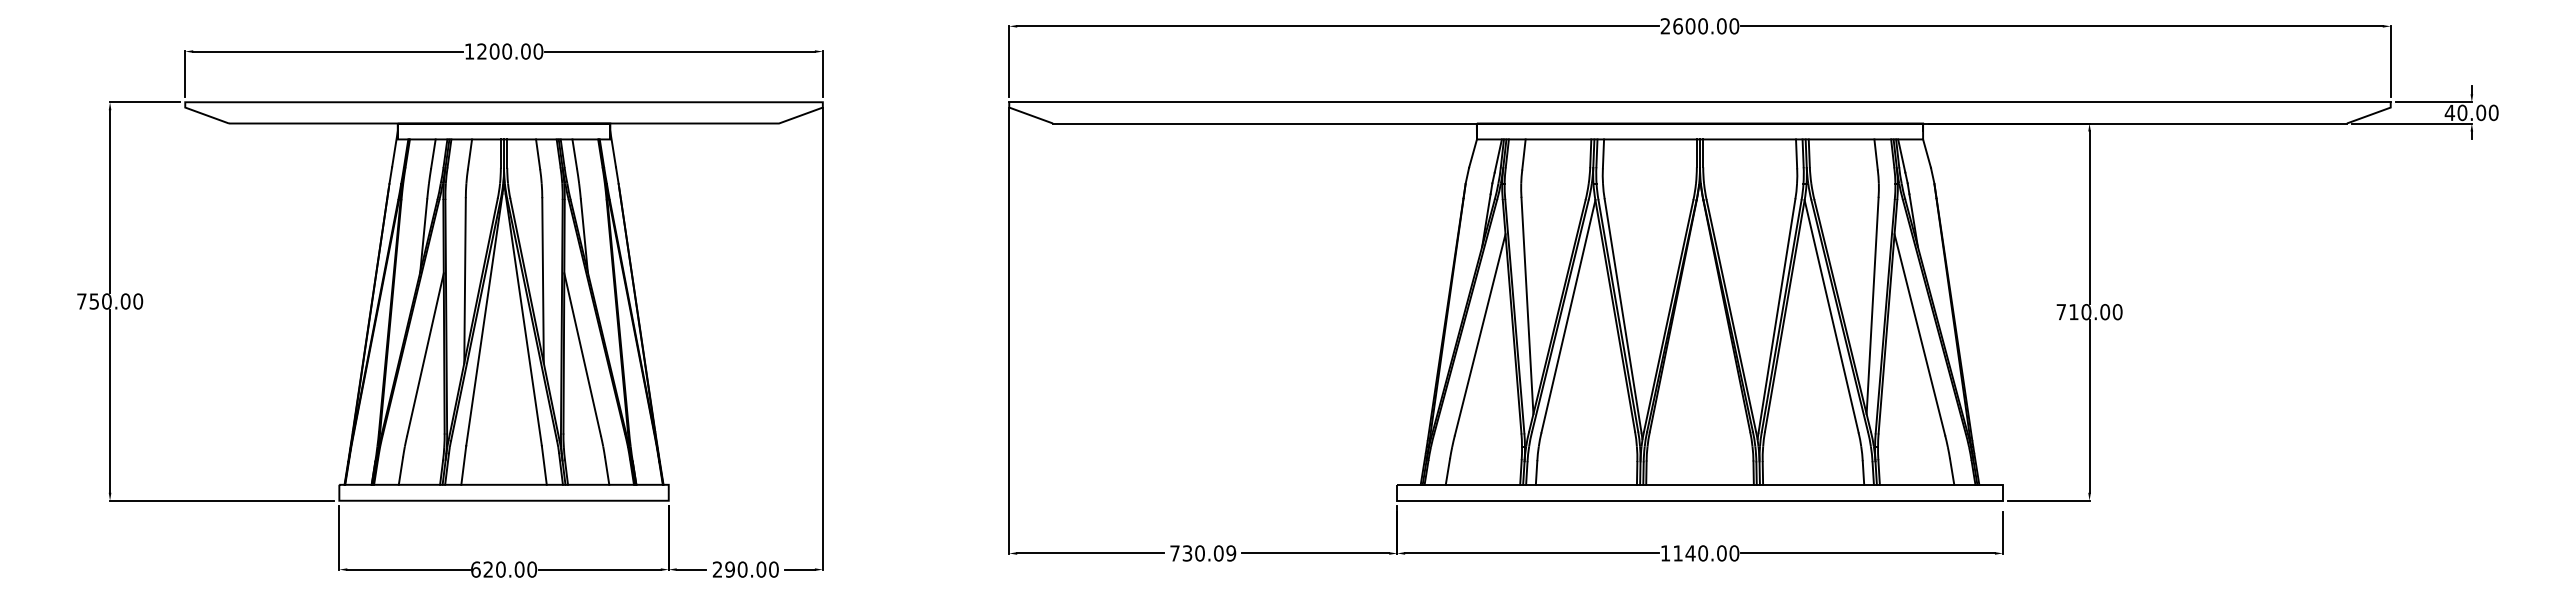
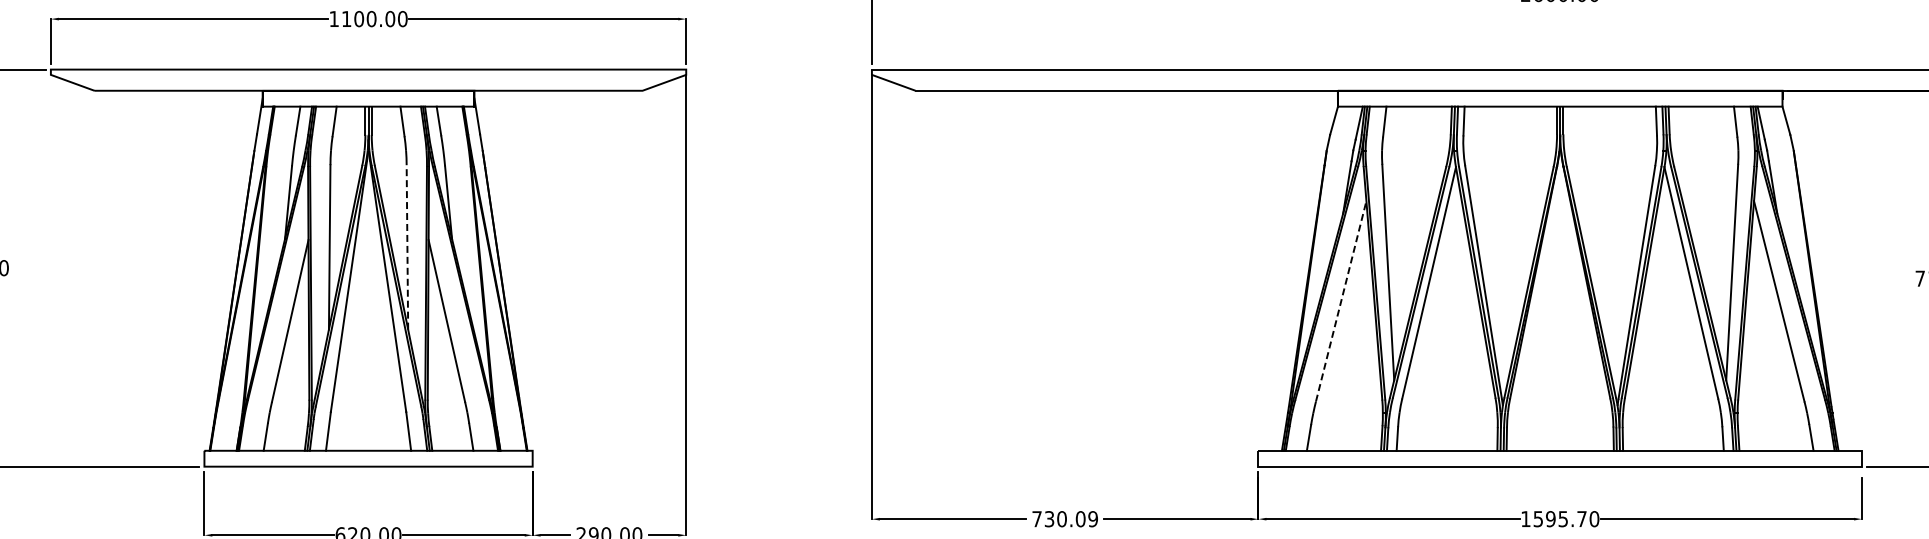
text: (481, 51) -> (346, 19), 1200.00 -> 1100.00
line: (543, 280) -> (407, 247), solid -> dashed
line: (1480, 334) -> (1341, 301), solid -> dashed
text: (1699, 553) -> (1559, 519), 1140.00 -> 1595.70

